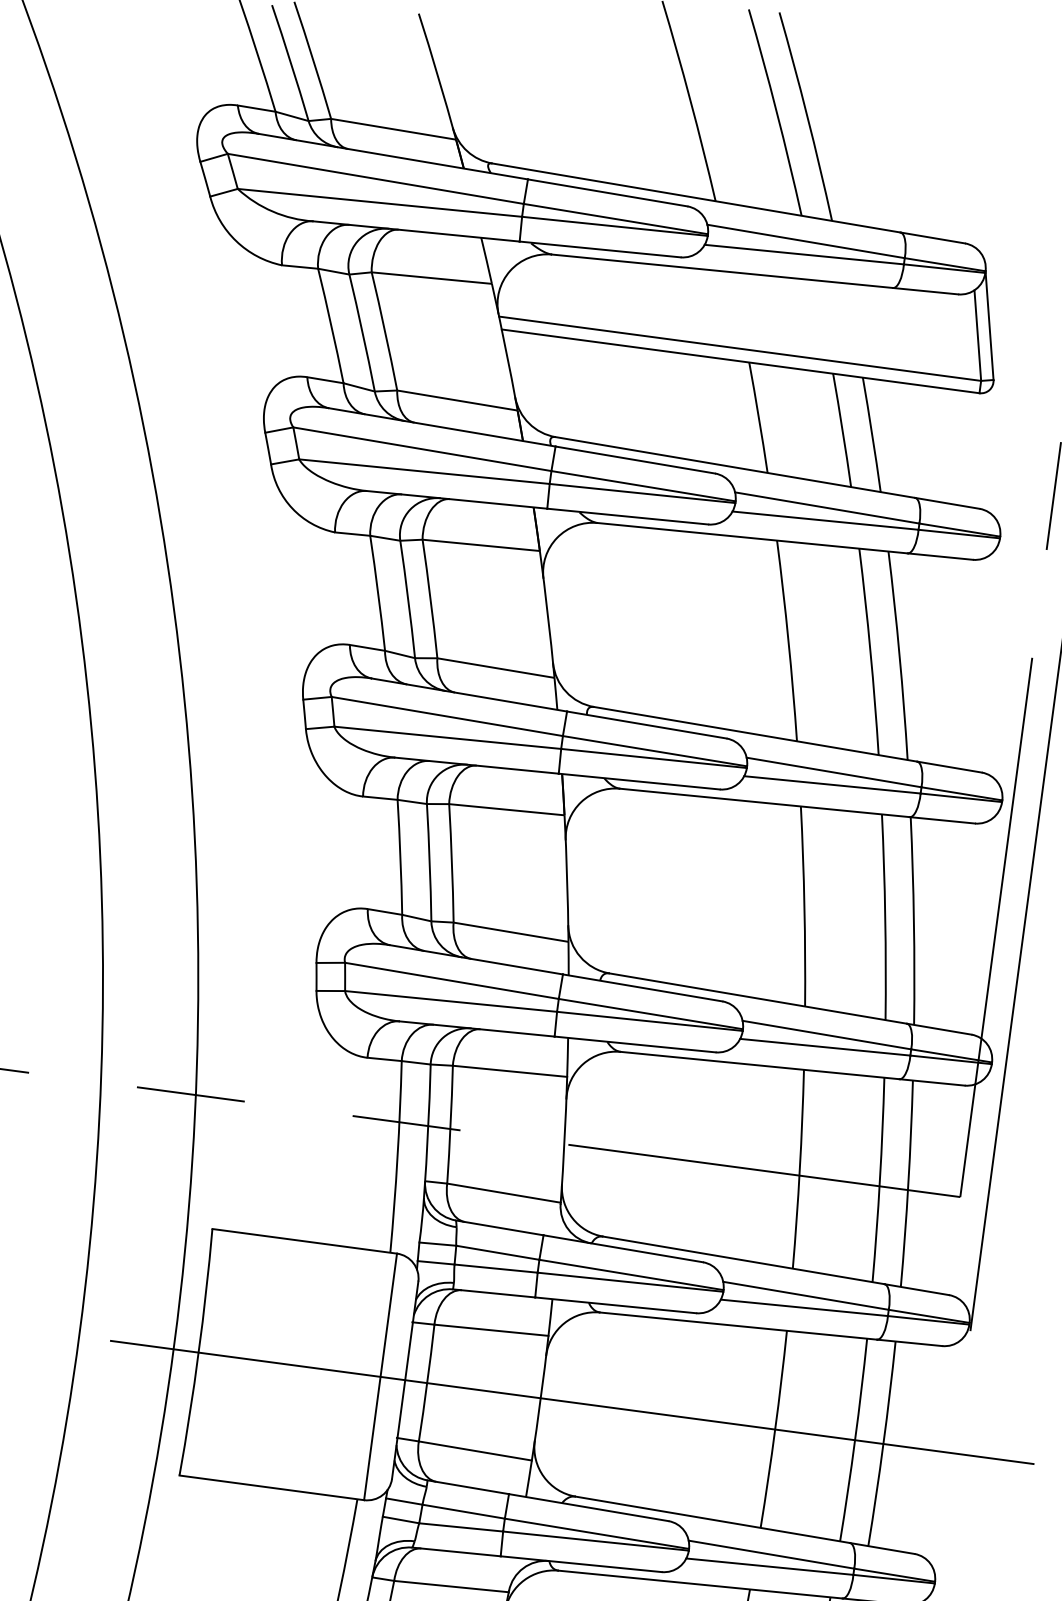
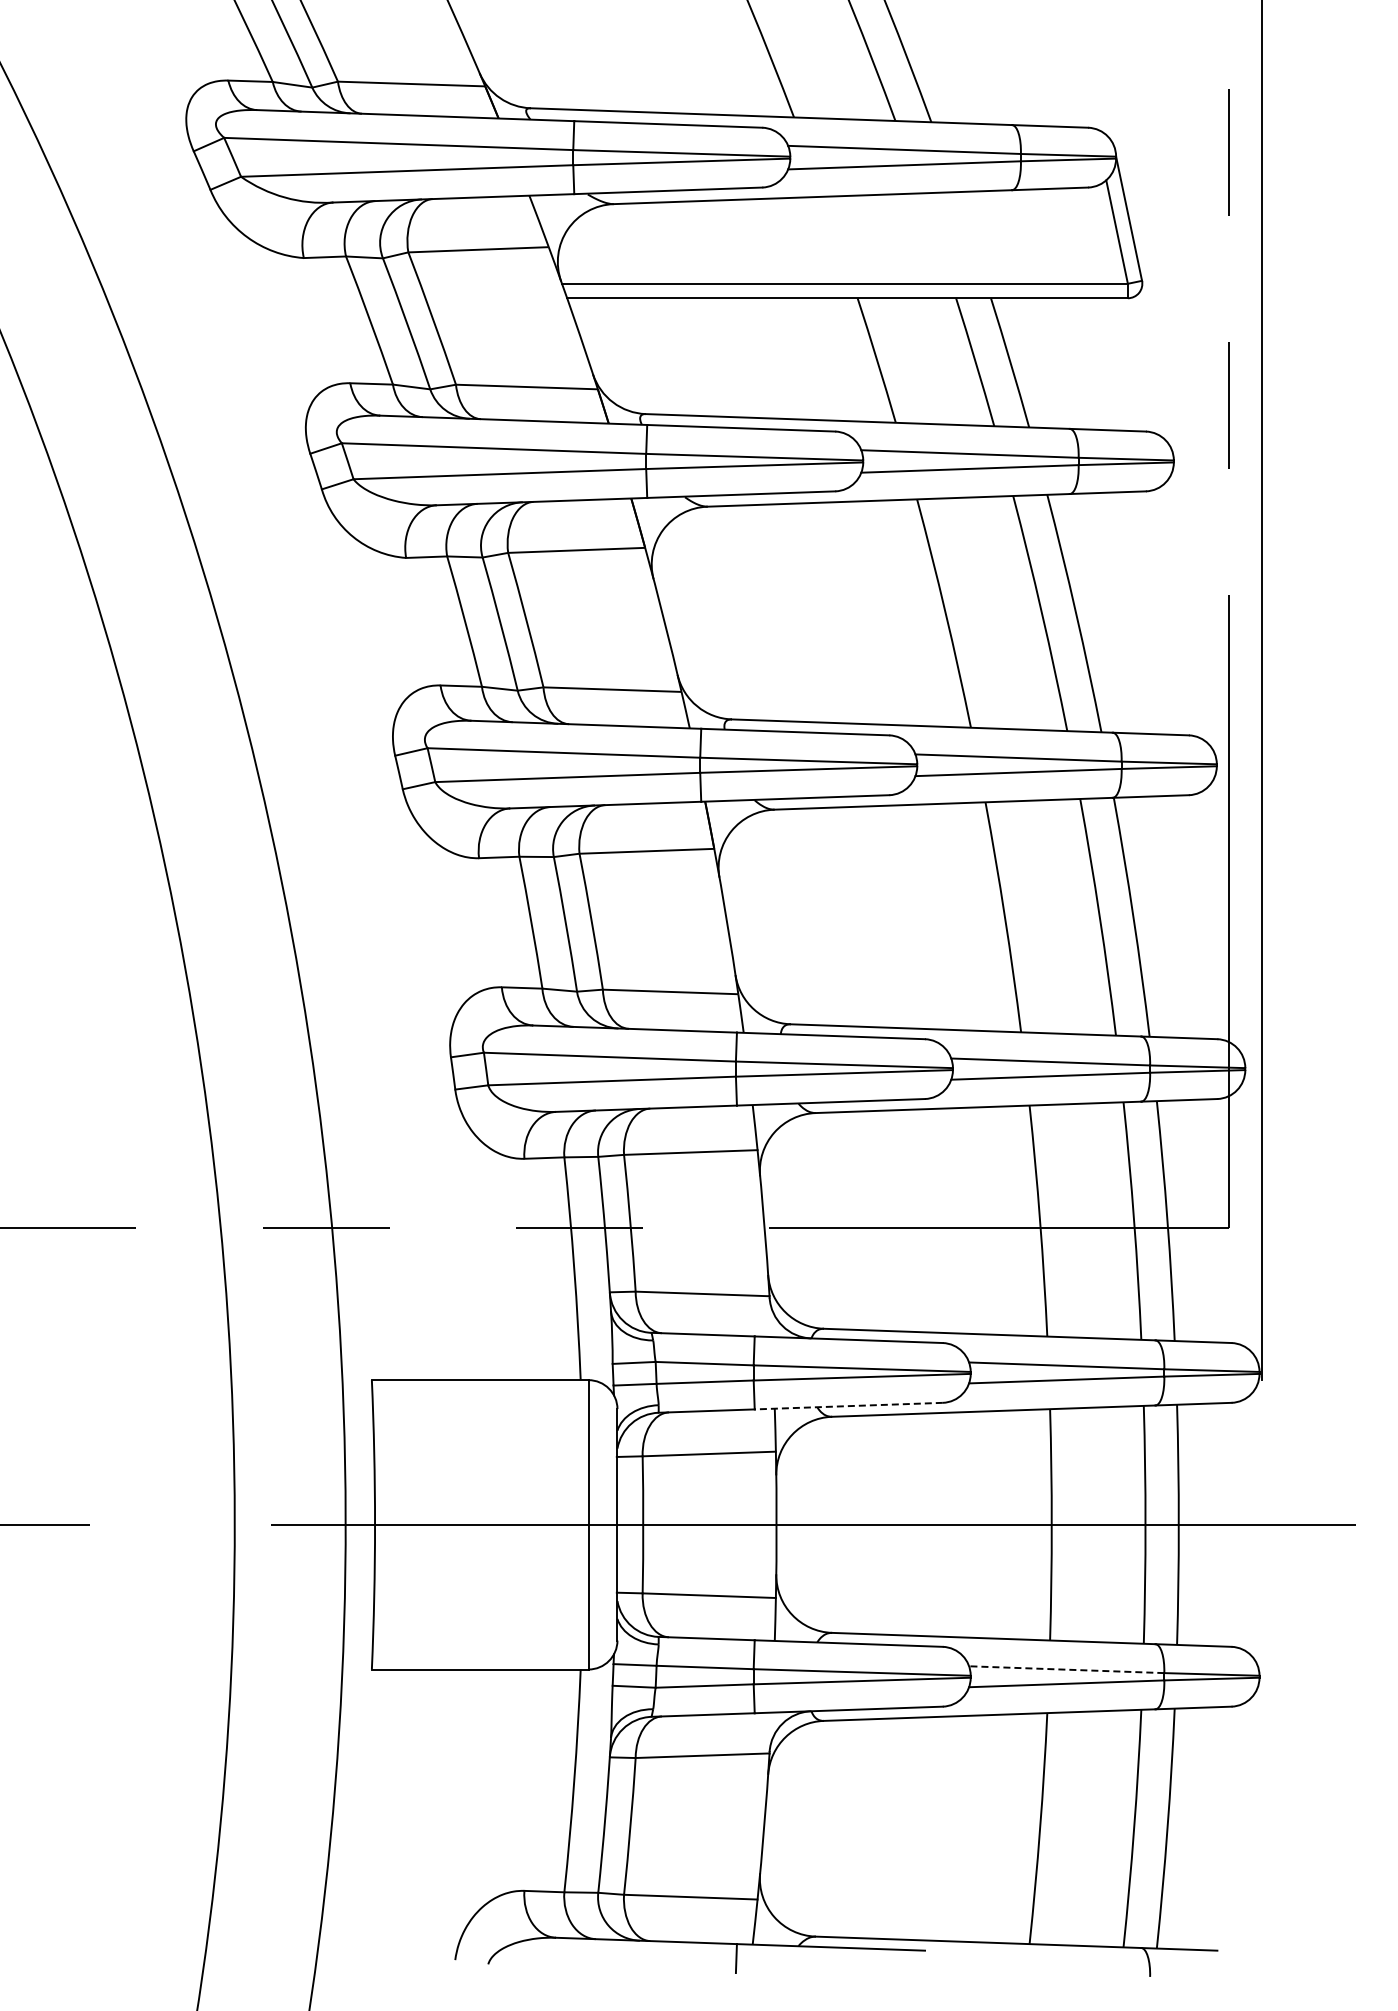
line: (615, 1305) -> (848, 1406), solid -> dashed
line: (771, 1554) -> (1066, 1669), solid -> dashed

